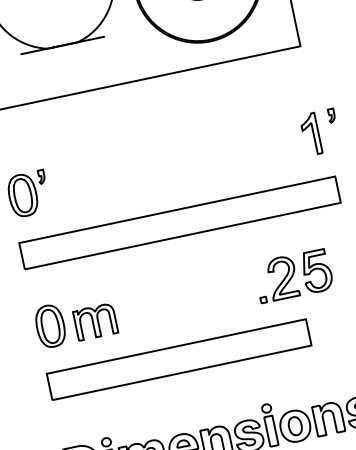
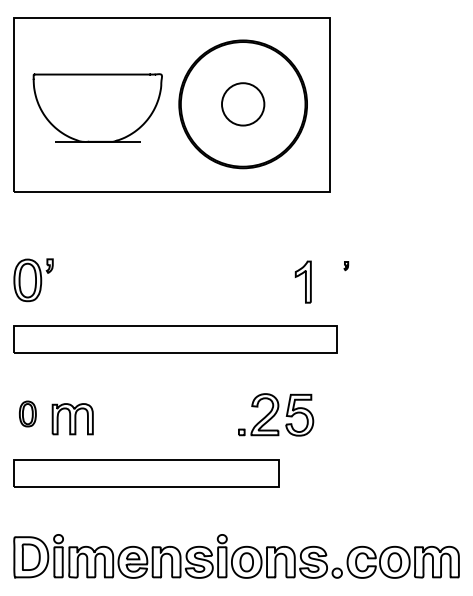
part: (331, 115) -> (346, 265), size x0.6
part: (310, 134) -> (302, 281), moved
part: (50, 325) -> (27, 413), size x0.6

